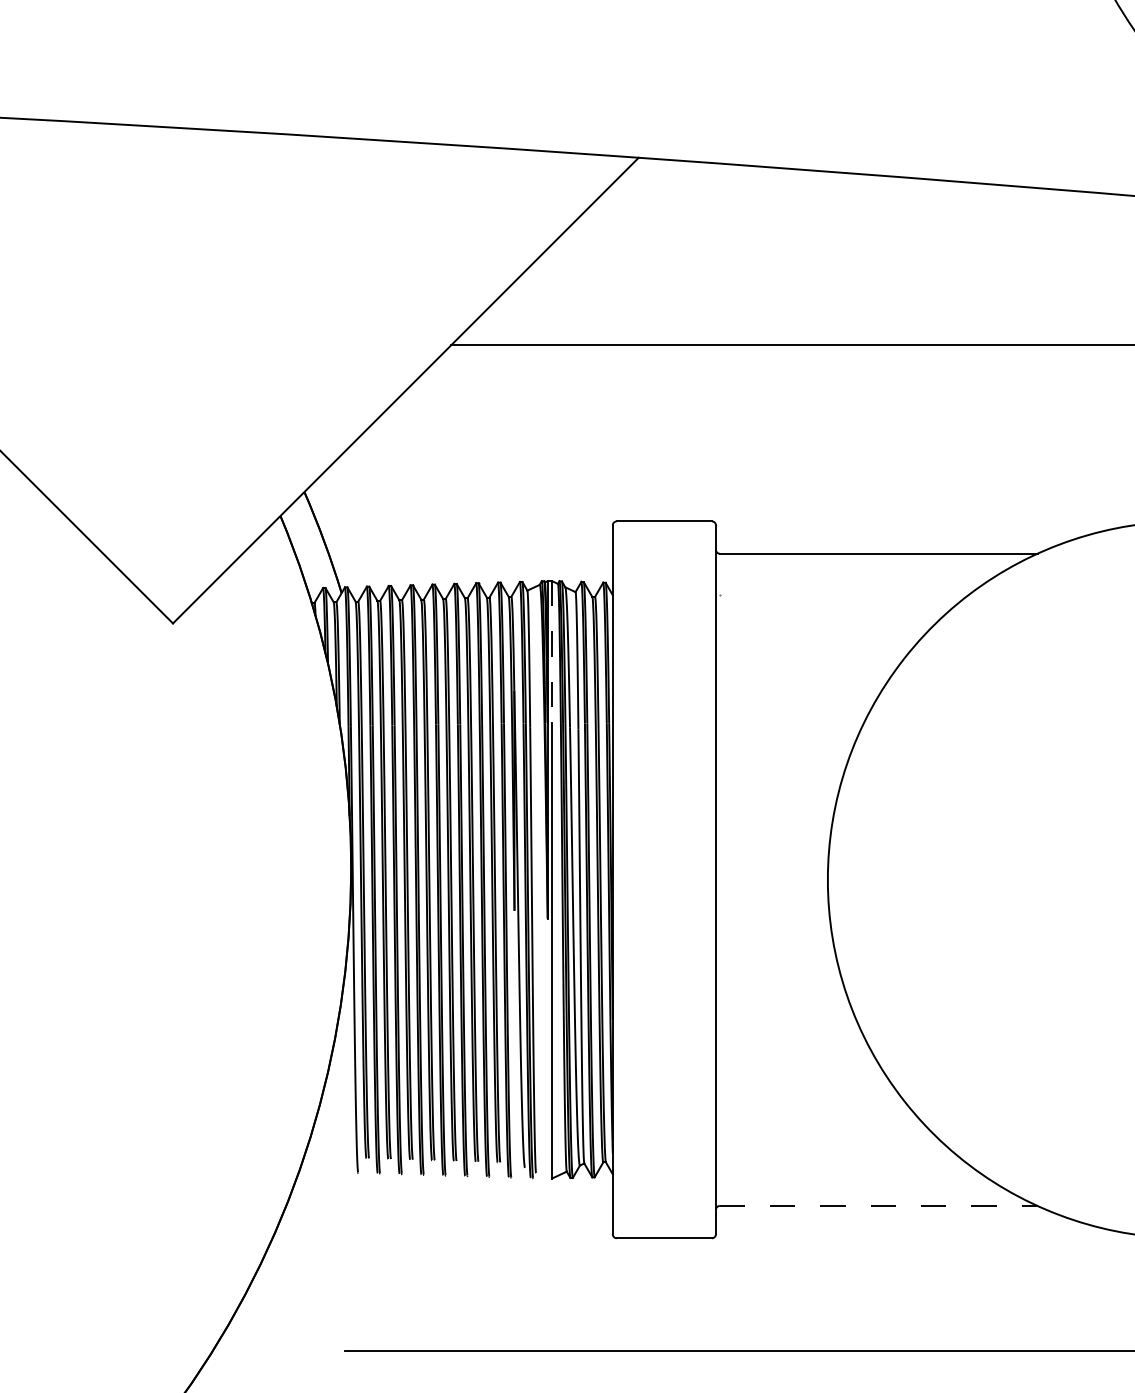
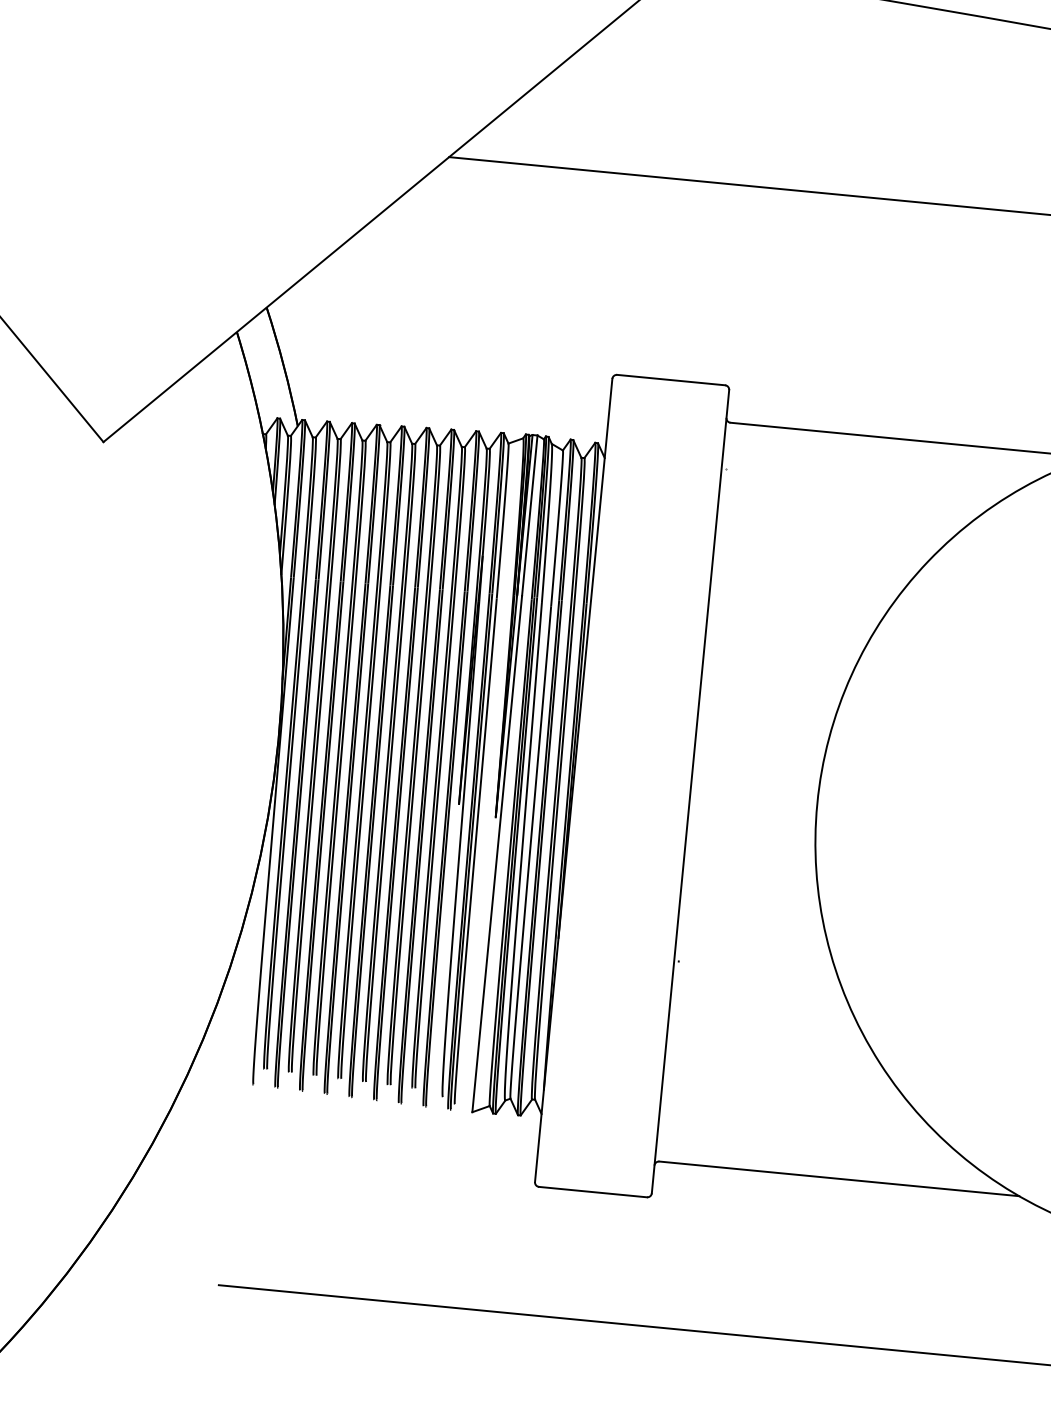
line: (552, 652) -> (530, 516), dashed -> solid
line: (878, 1205) -> (839, 1178), dashed -> solid

